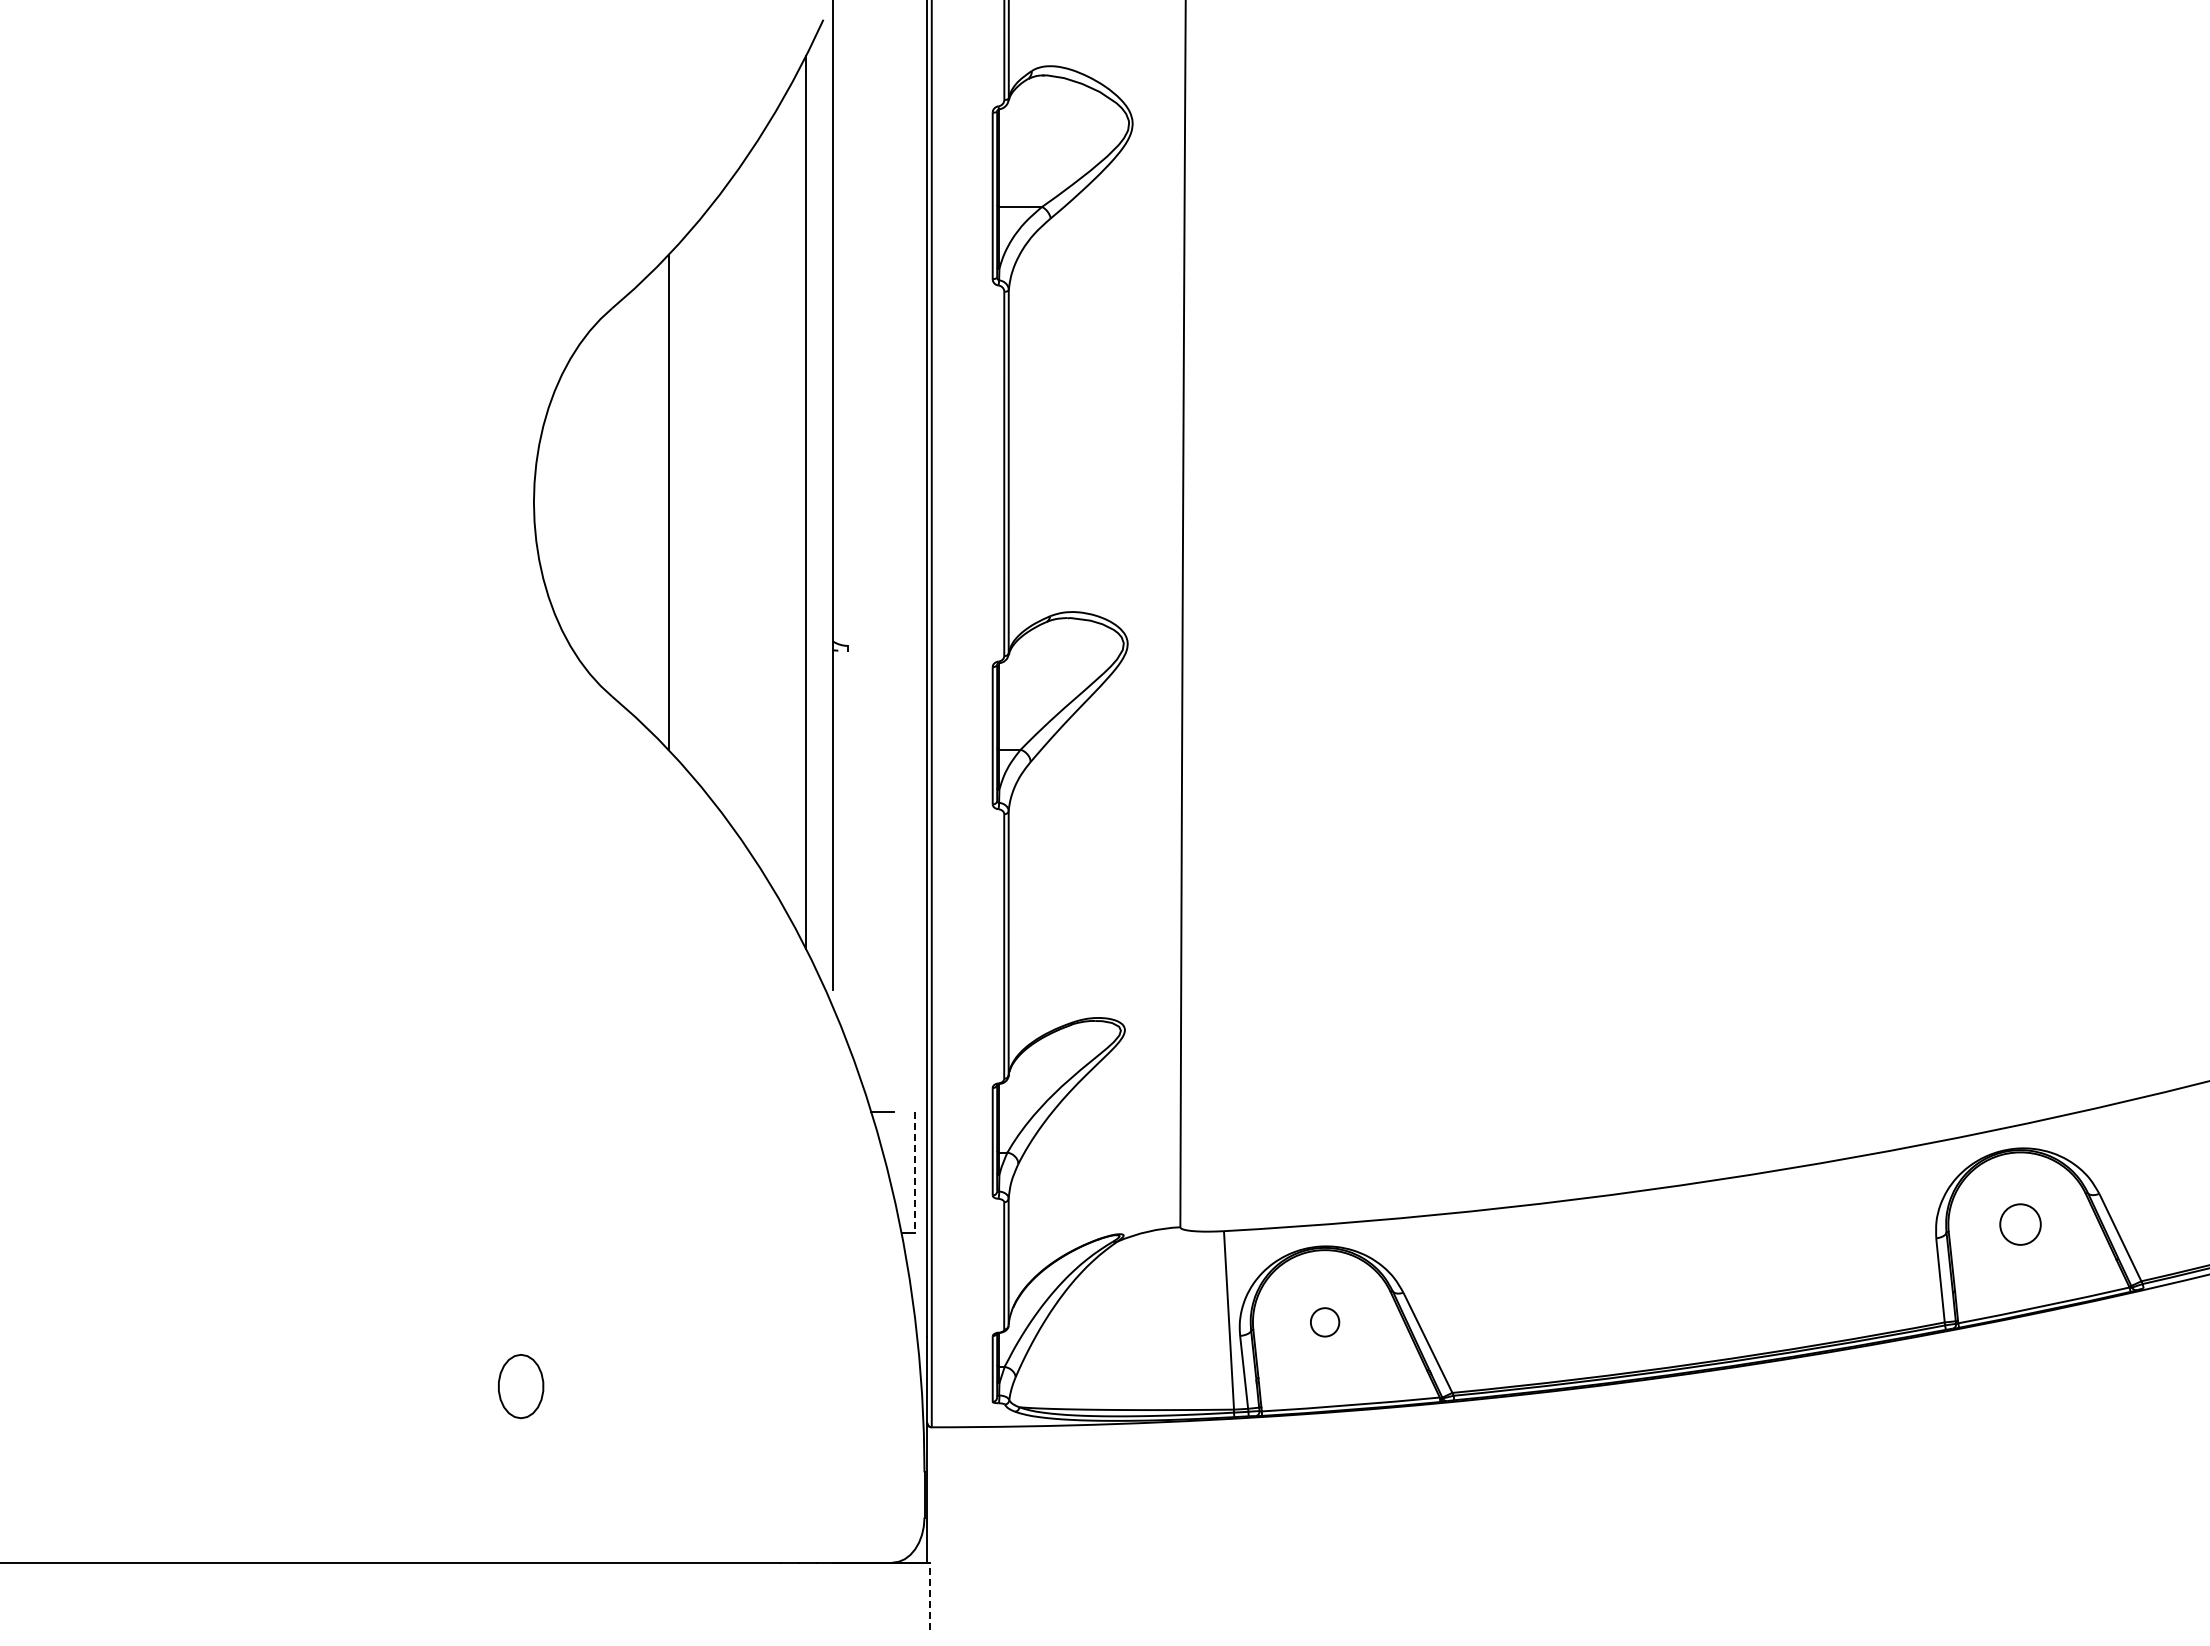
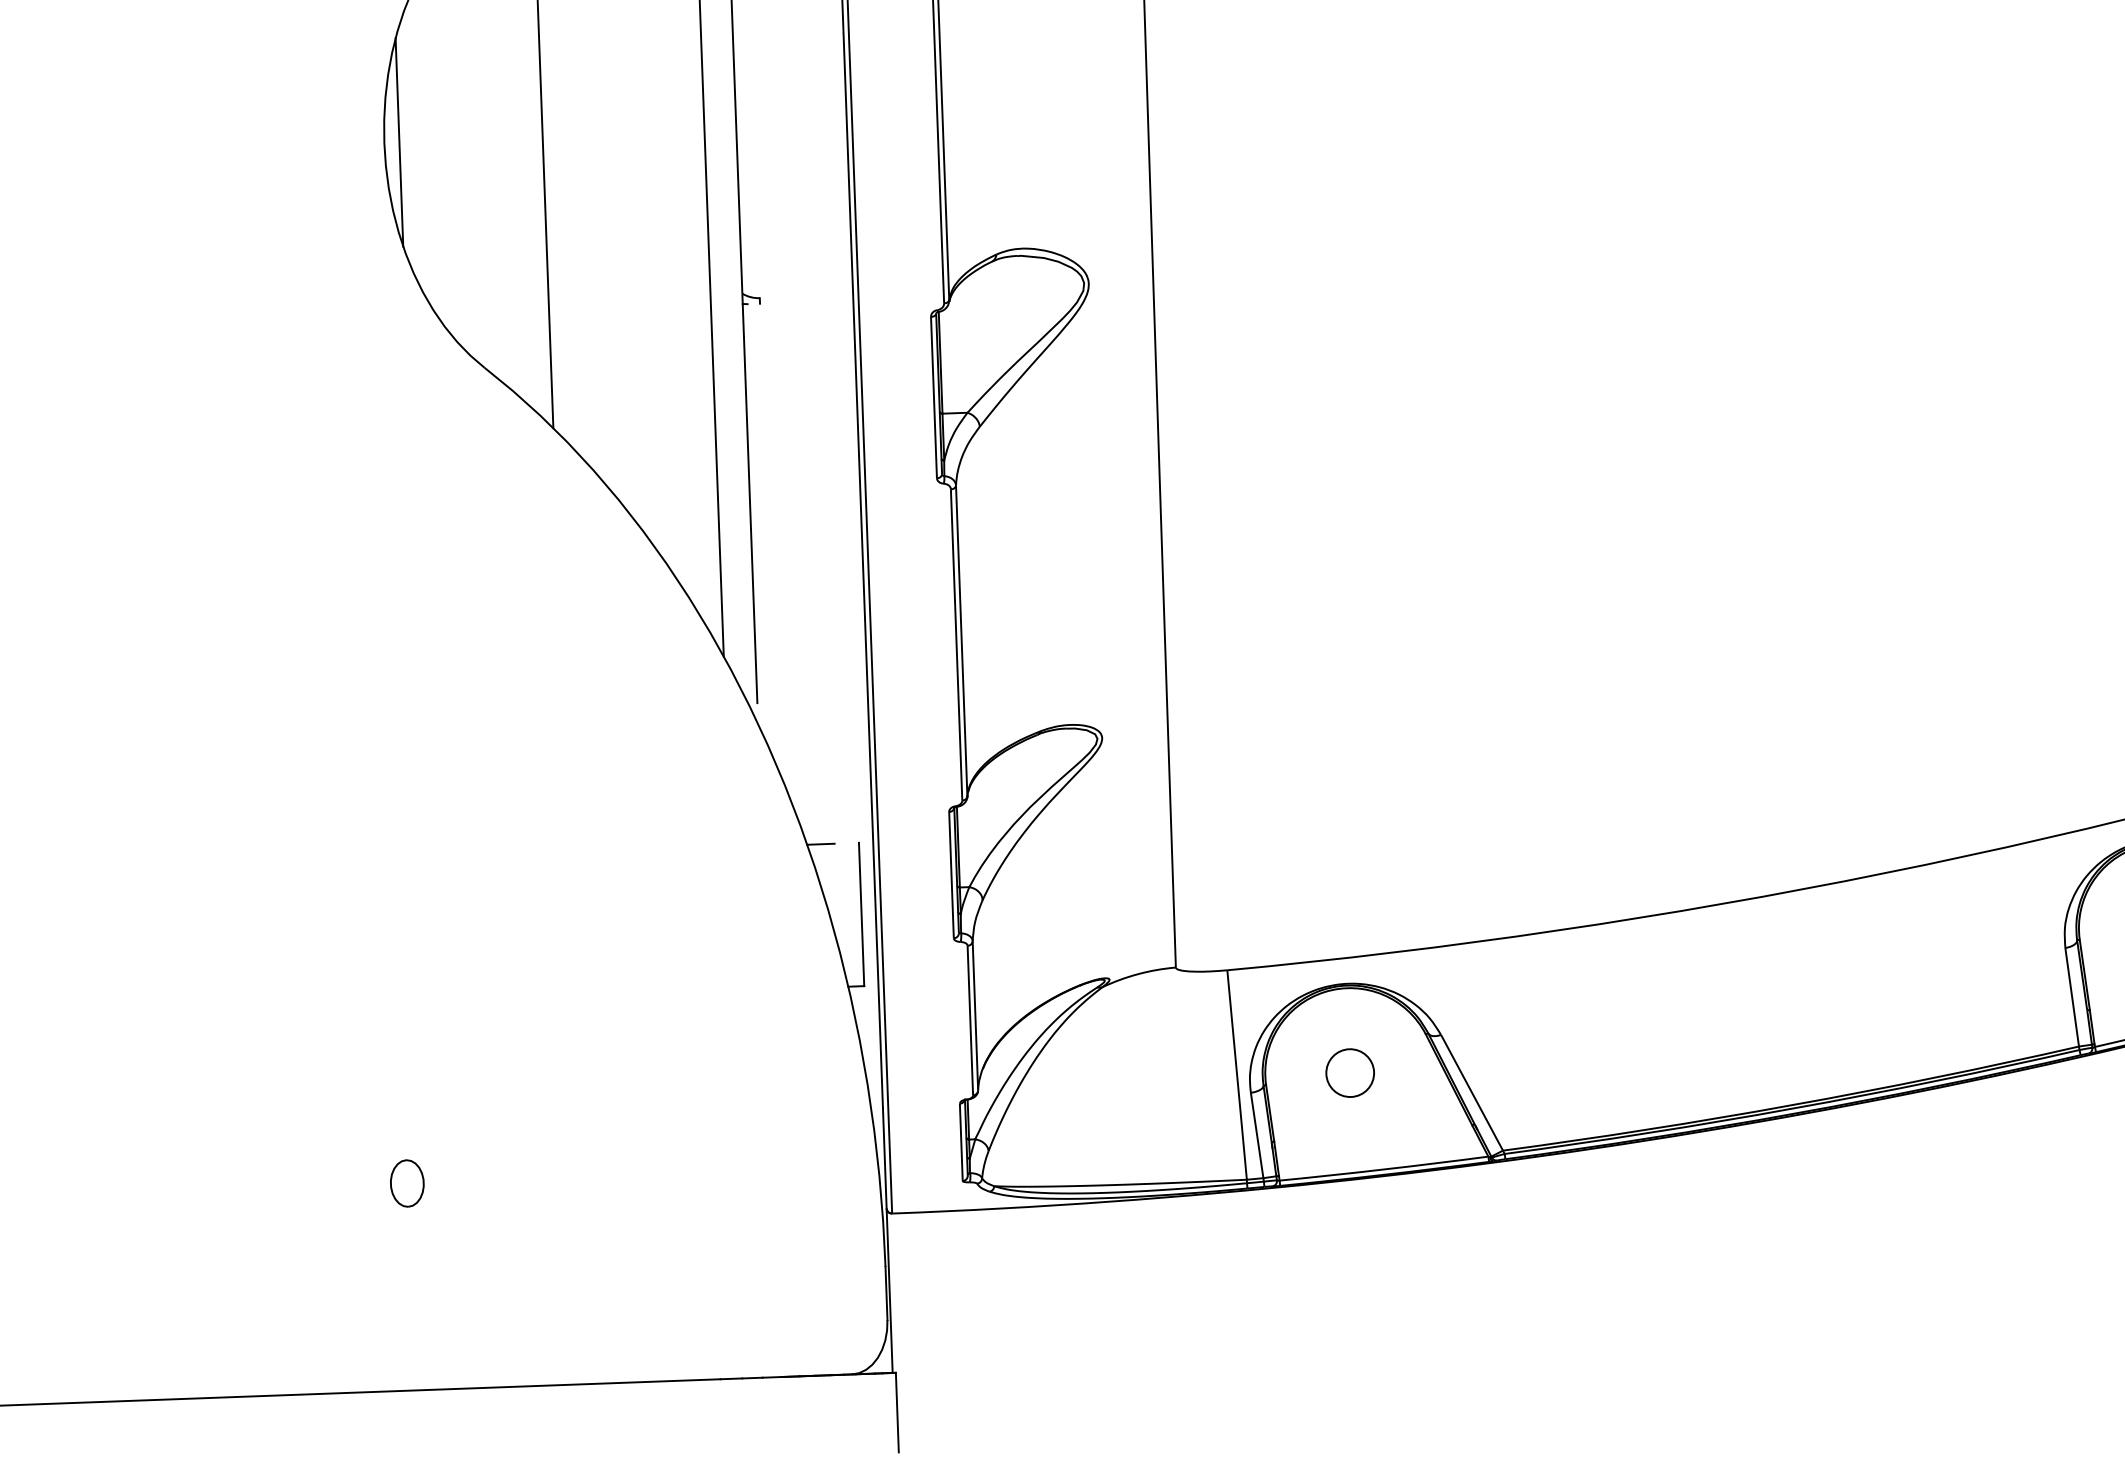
line: (546, 502) -> (399, 142), added
line: (915, 1172) -> (862, 914), dashed -> solid
circle: (1324, 1322) -> (1349, 1073), size x1.43
part: (520, 1386) -> (406, 1183), size x0.62
line: (930, 1596) -> (897, 1412), dashed -> solid

